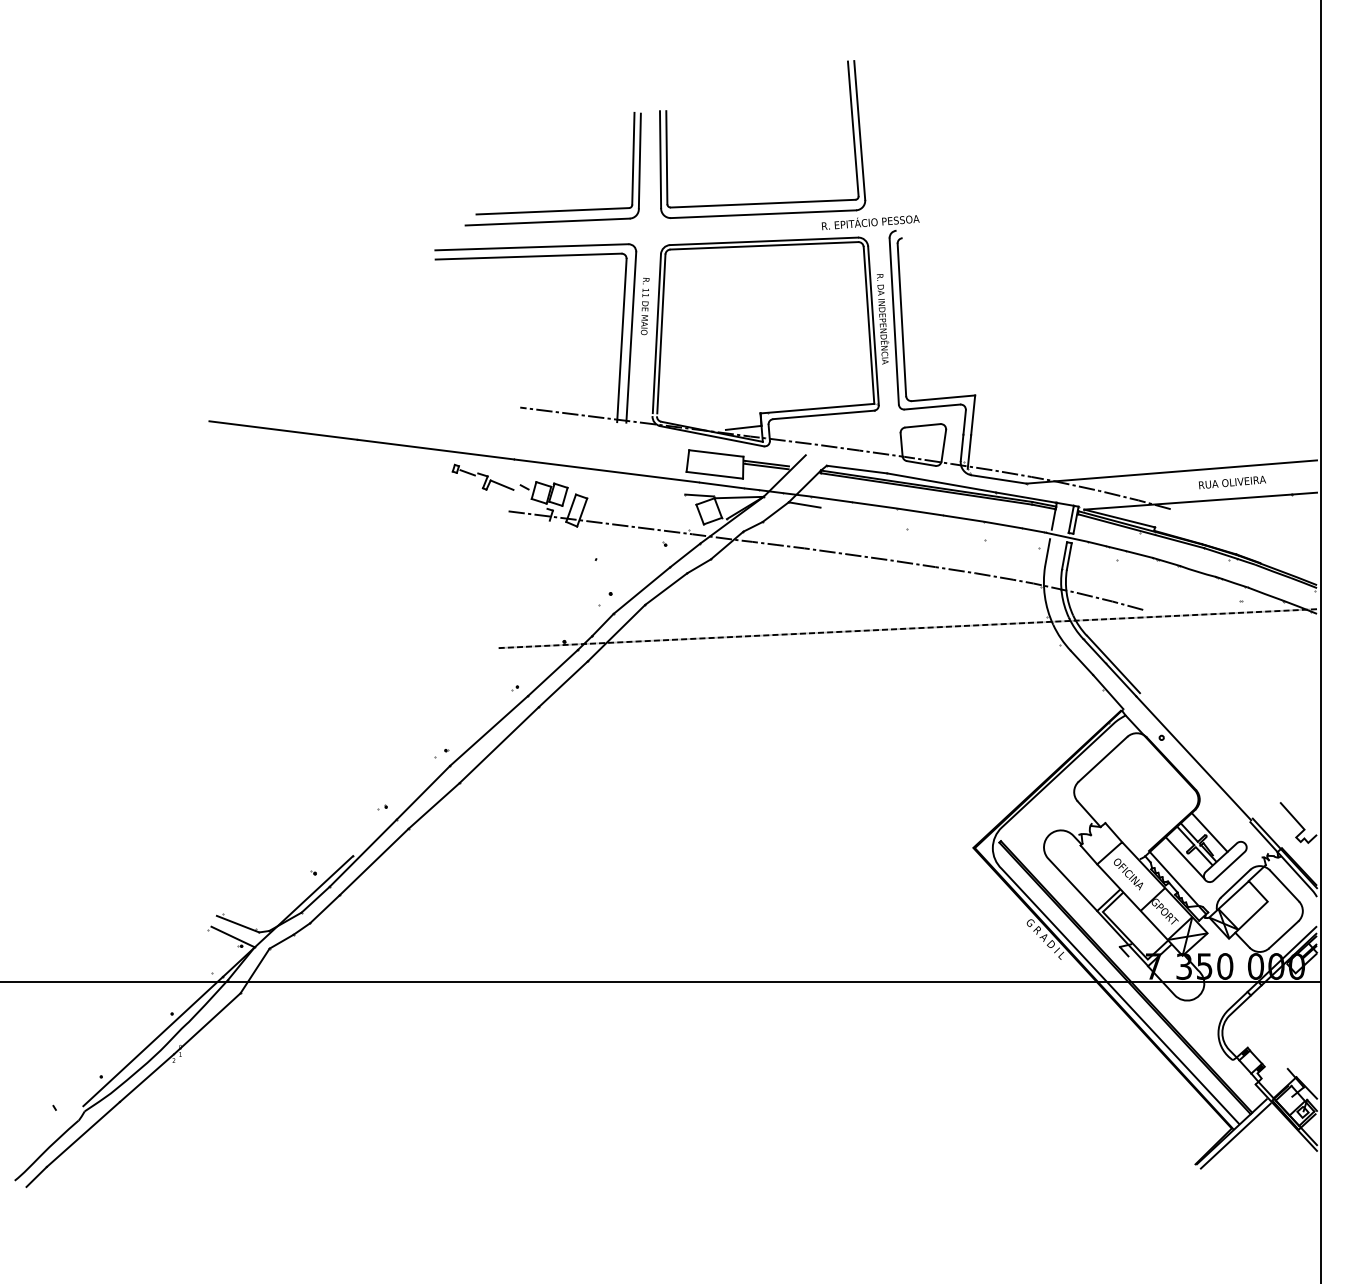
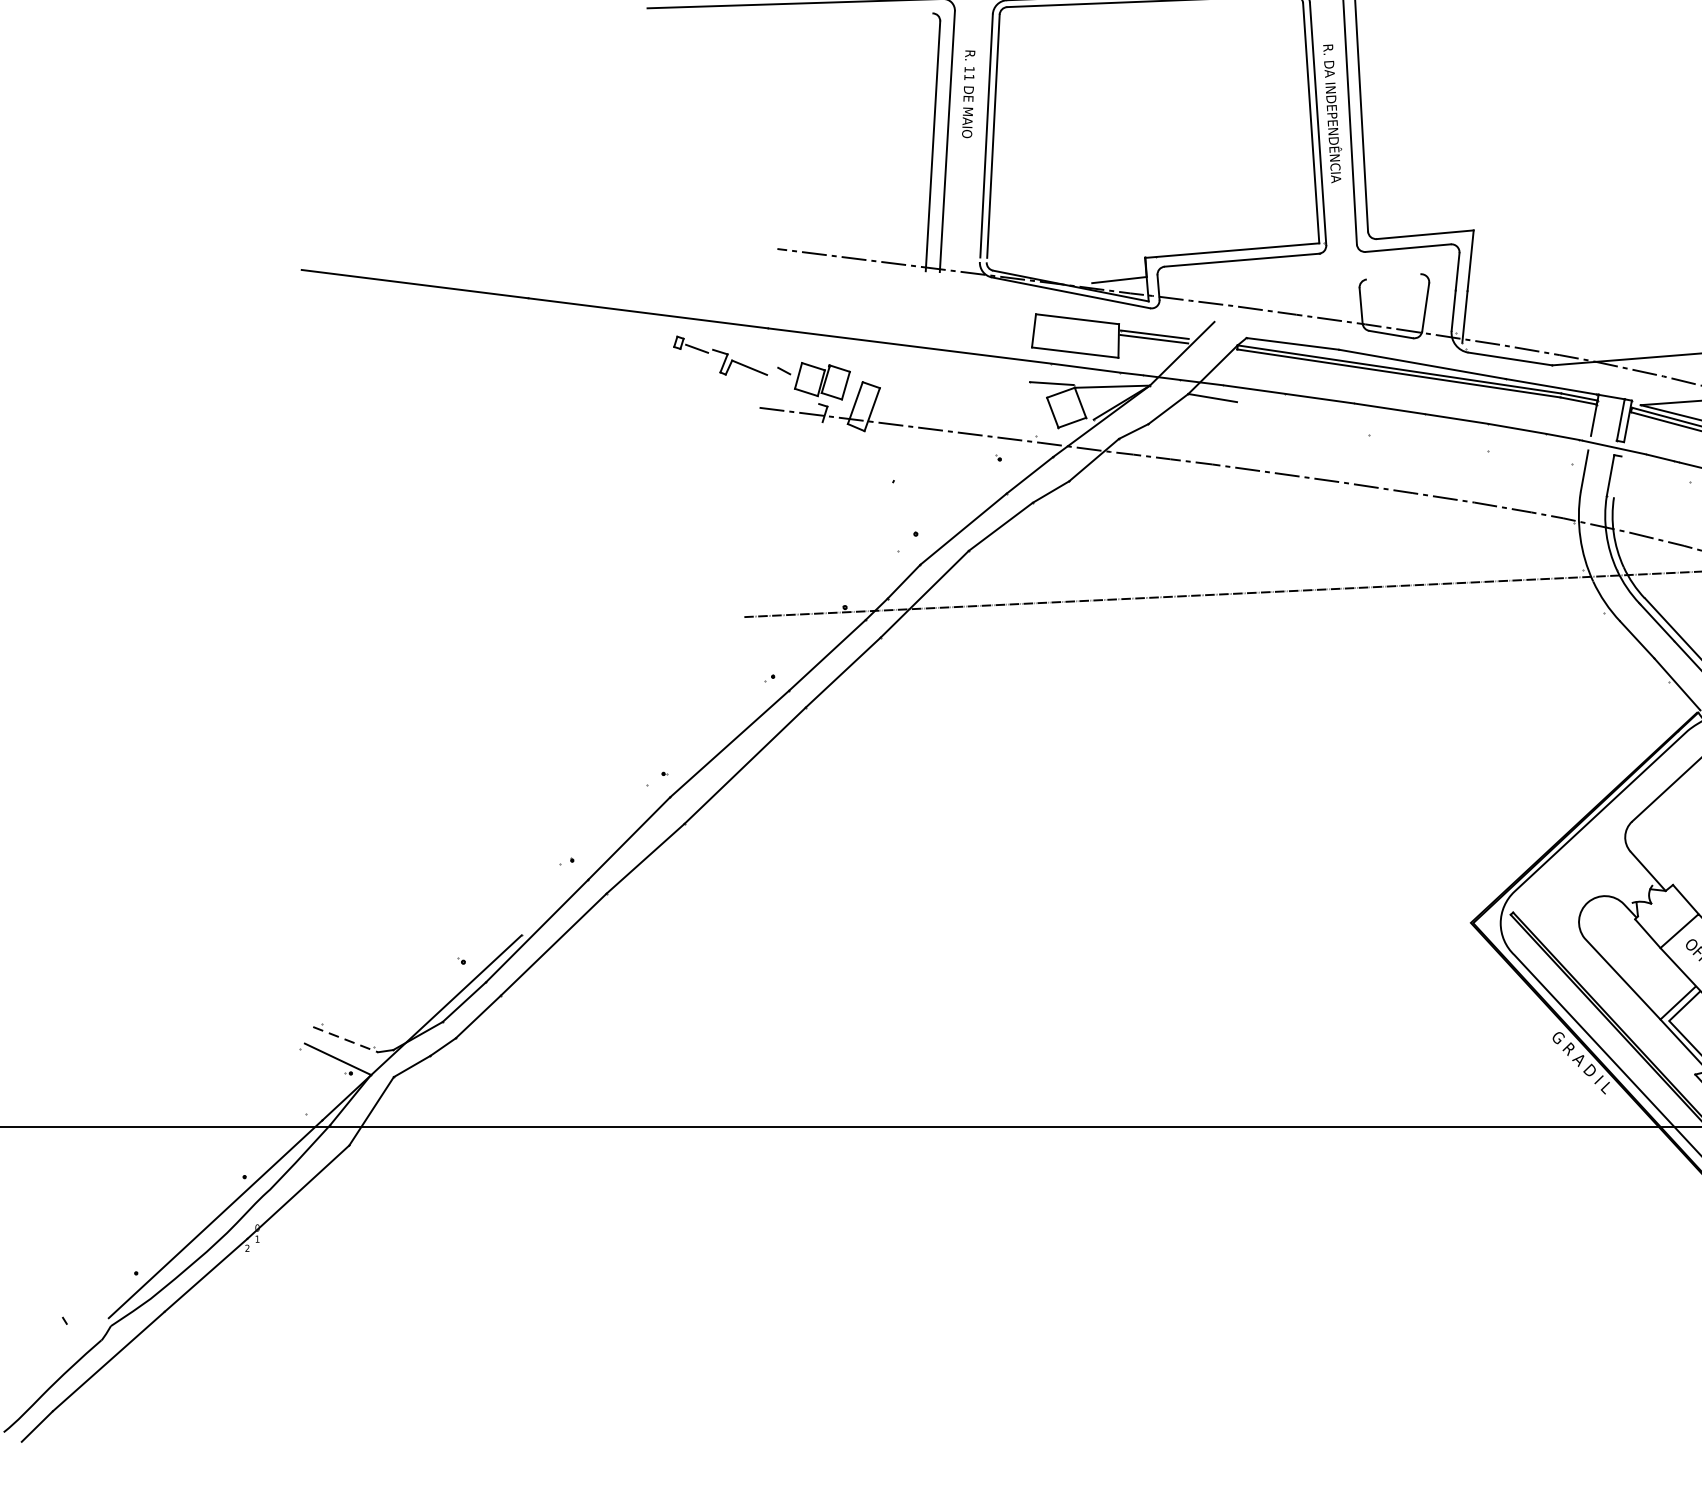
line: (528, 256) -> (790, 17), removed
line: (922, 425) -> (1393, 276), removed
line: (1068, 556) -> (1616, 476), removed
line: (238, 924) -> (346, 1040), solid -> dashed

